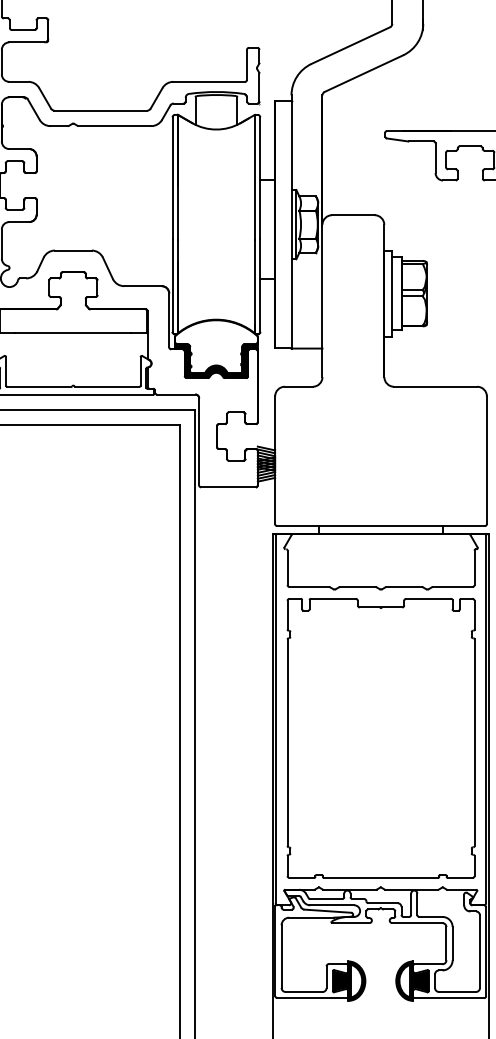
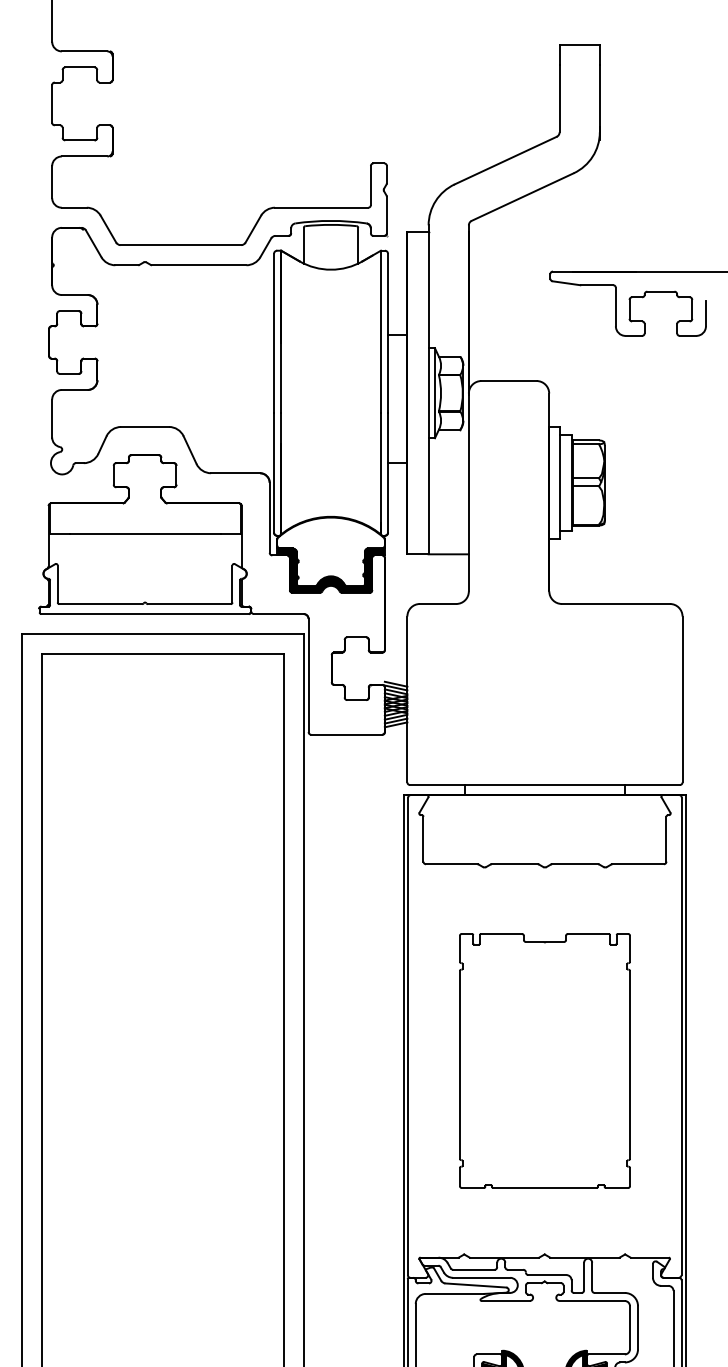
part: (380, 738) -> (544, 1060), size x0.7

